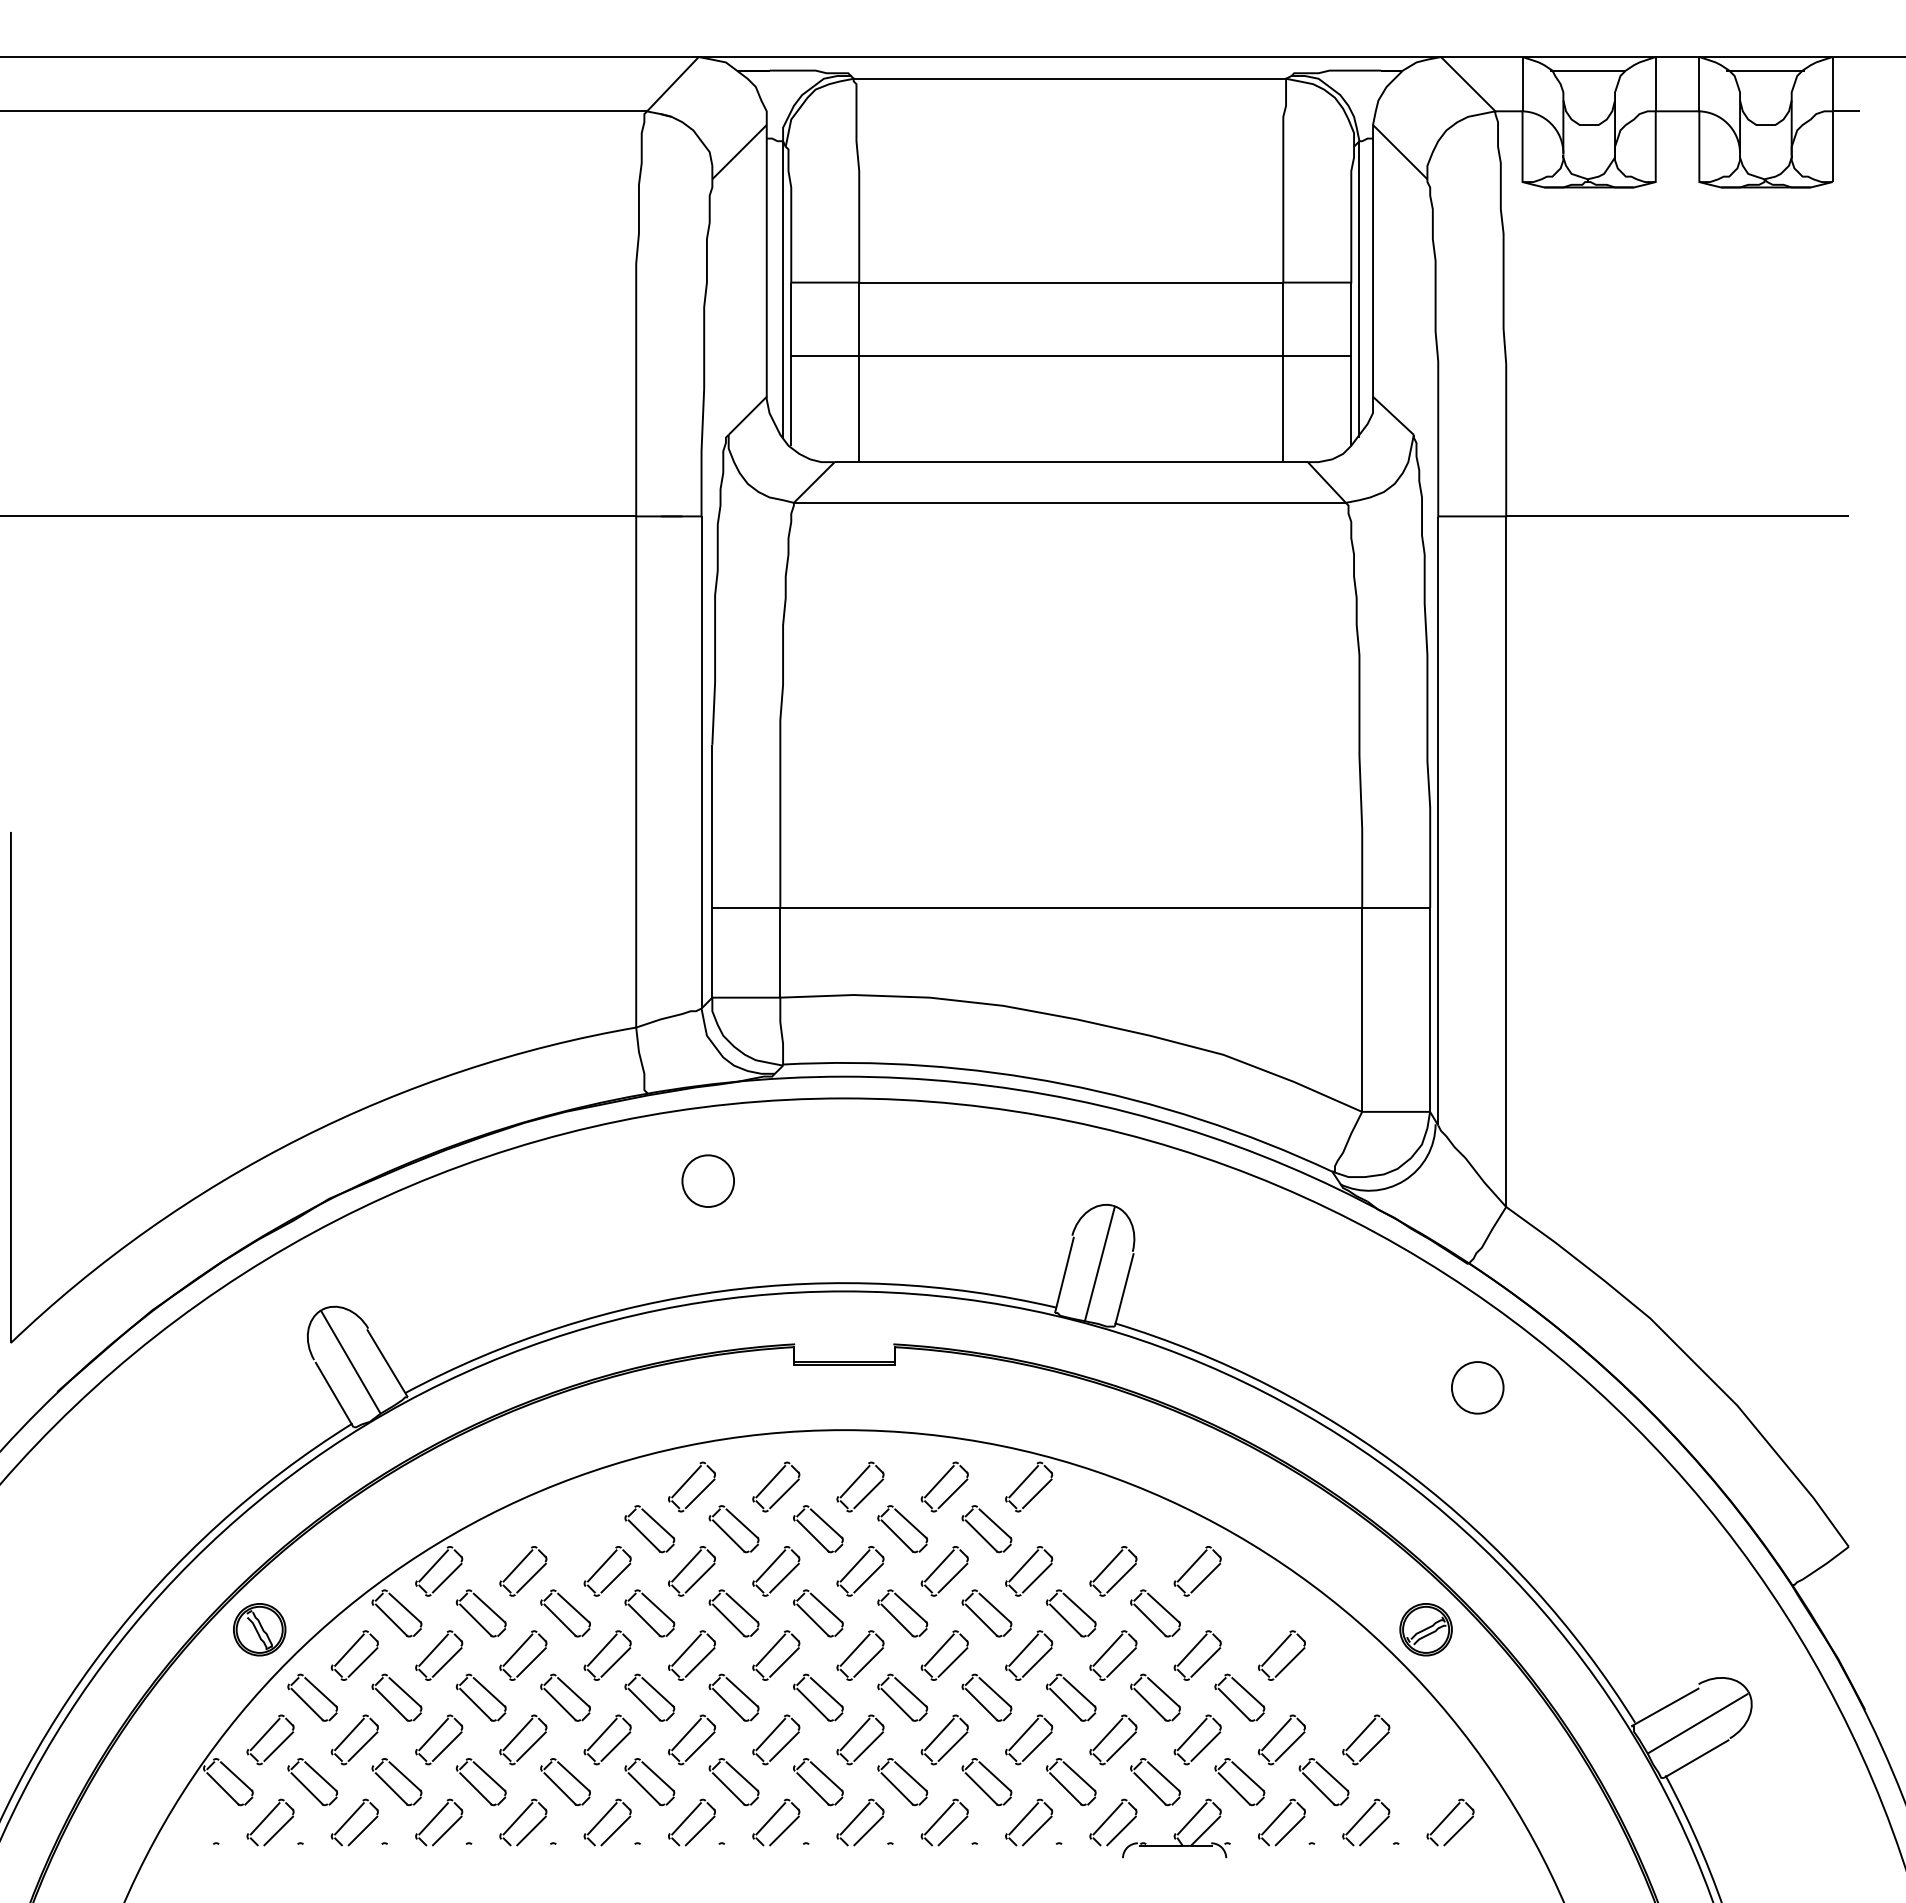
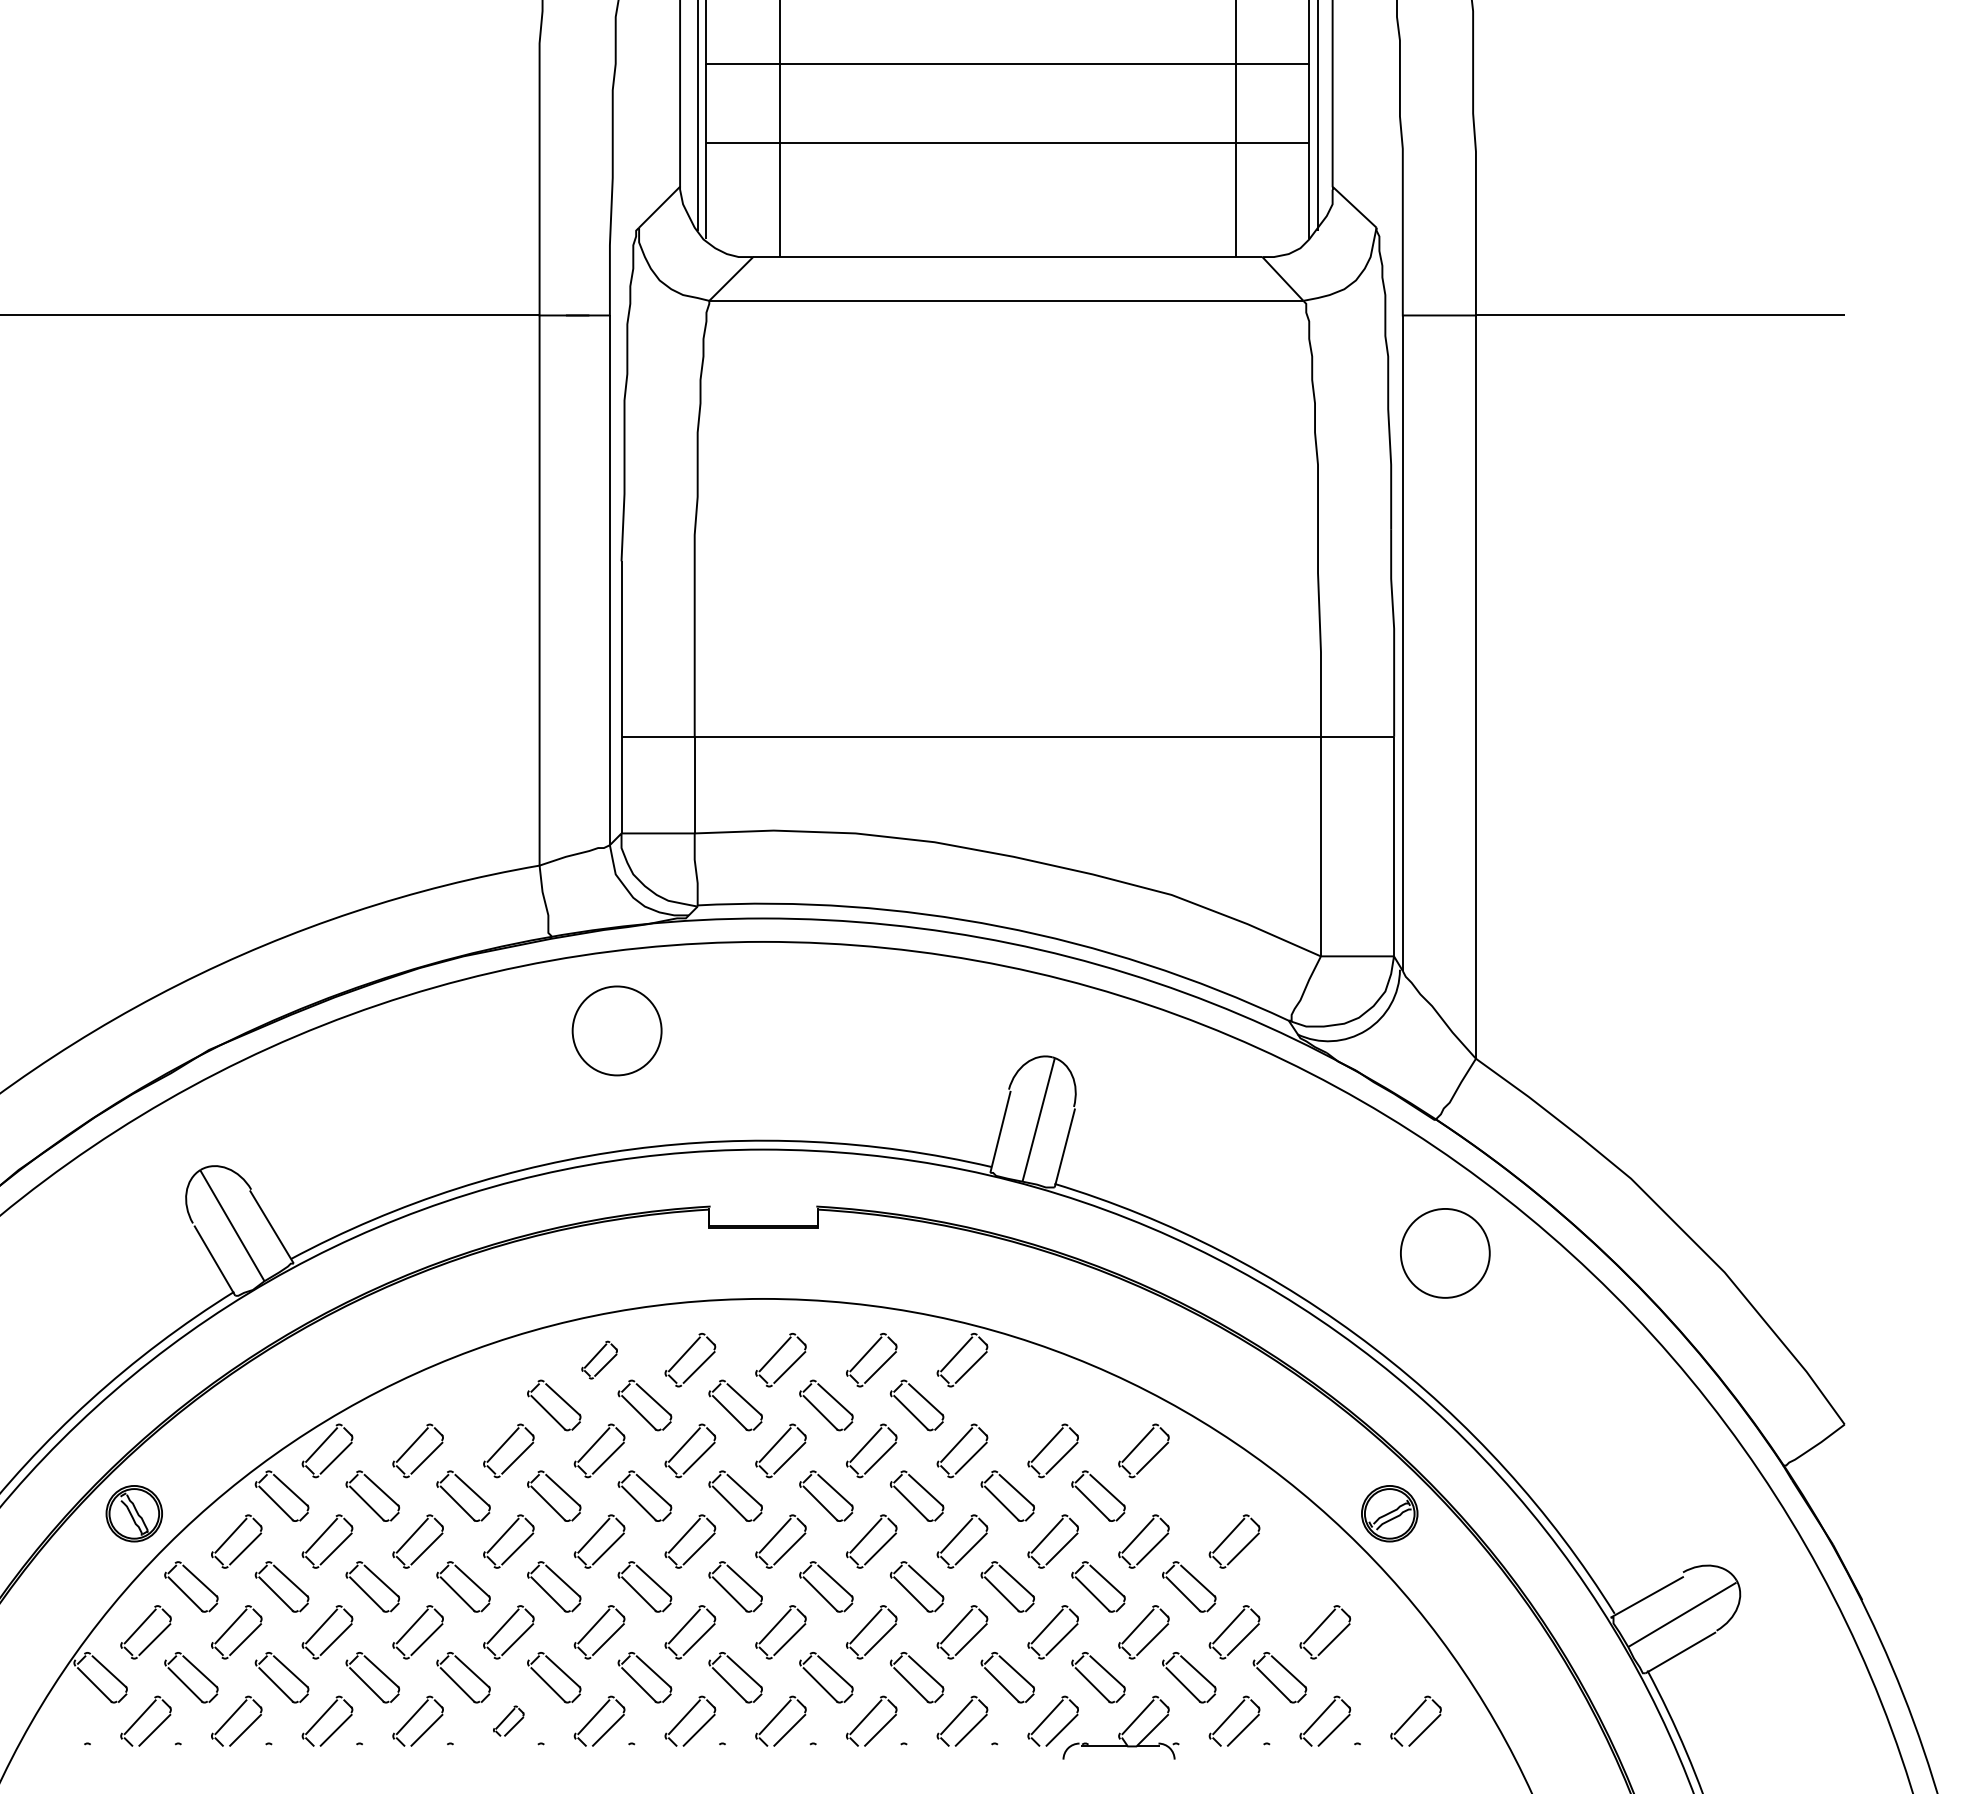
circle: (708, 1180) -> (617, 1030), size x1.6
circle: (1477, 1387) -> (1445, 1253), size x1.6
part: (691, 1486) -> (599, 1359), size x0.7
part: (607, 1822) -> (508, 1721), size x0.6

